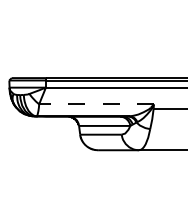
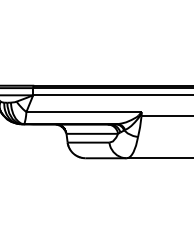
line: (96, 104) -> (84, 112), dashed -> solid

